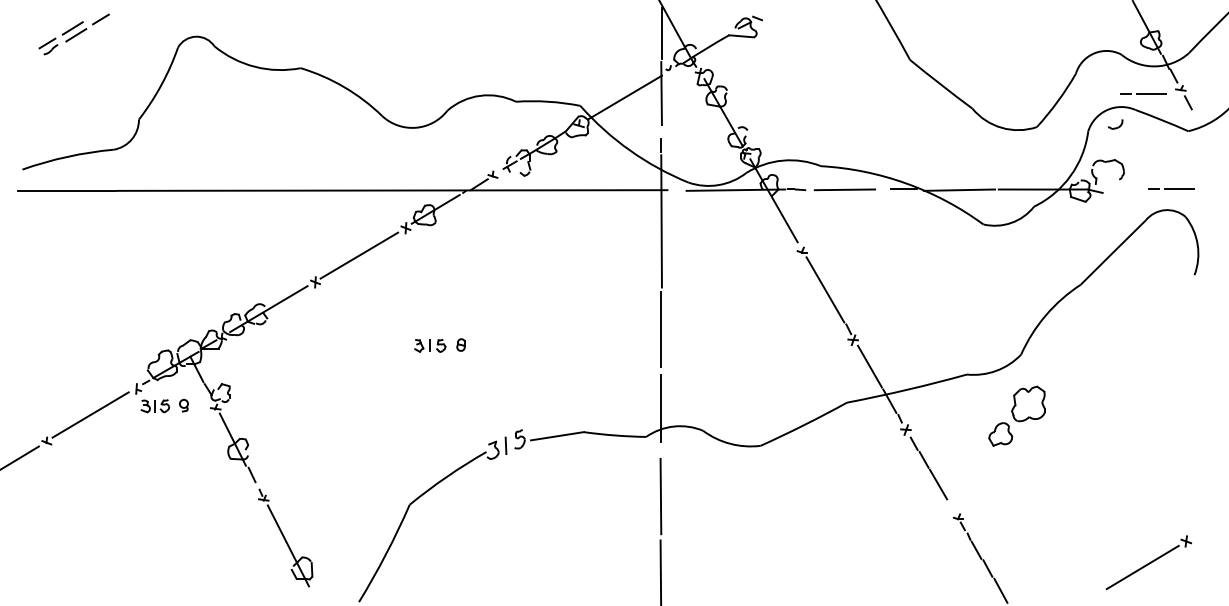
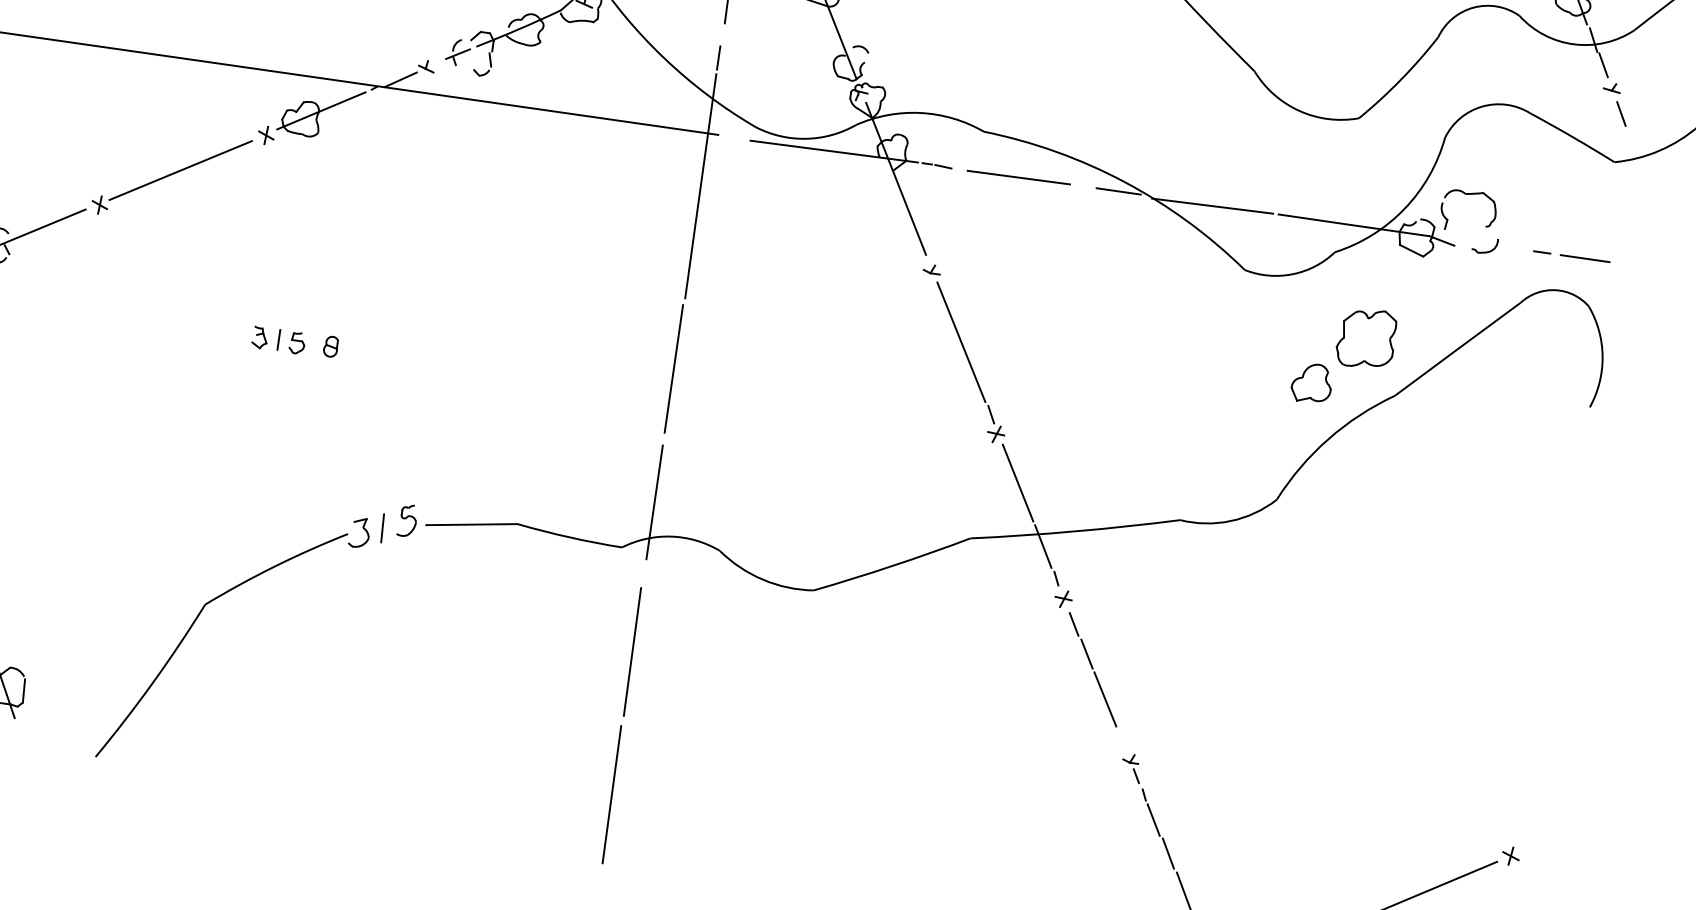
line: (1143, 93) -> (1547, 87), removed
part: (1115, 124) -> (1485, 245), moved
part: (1016, 415) -> (1343, 355), moved

